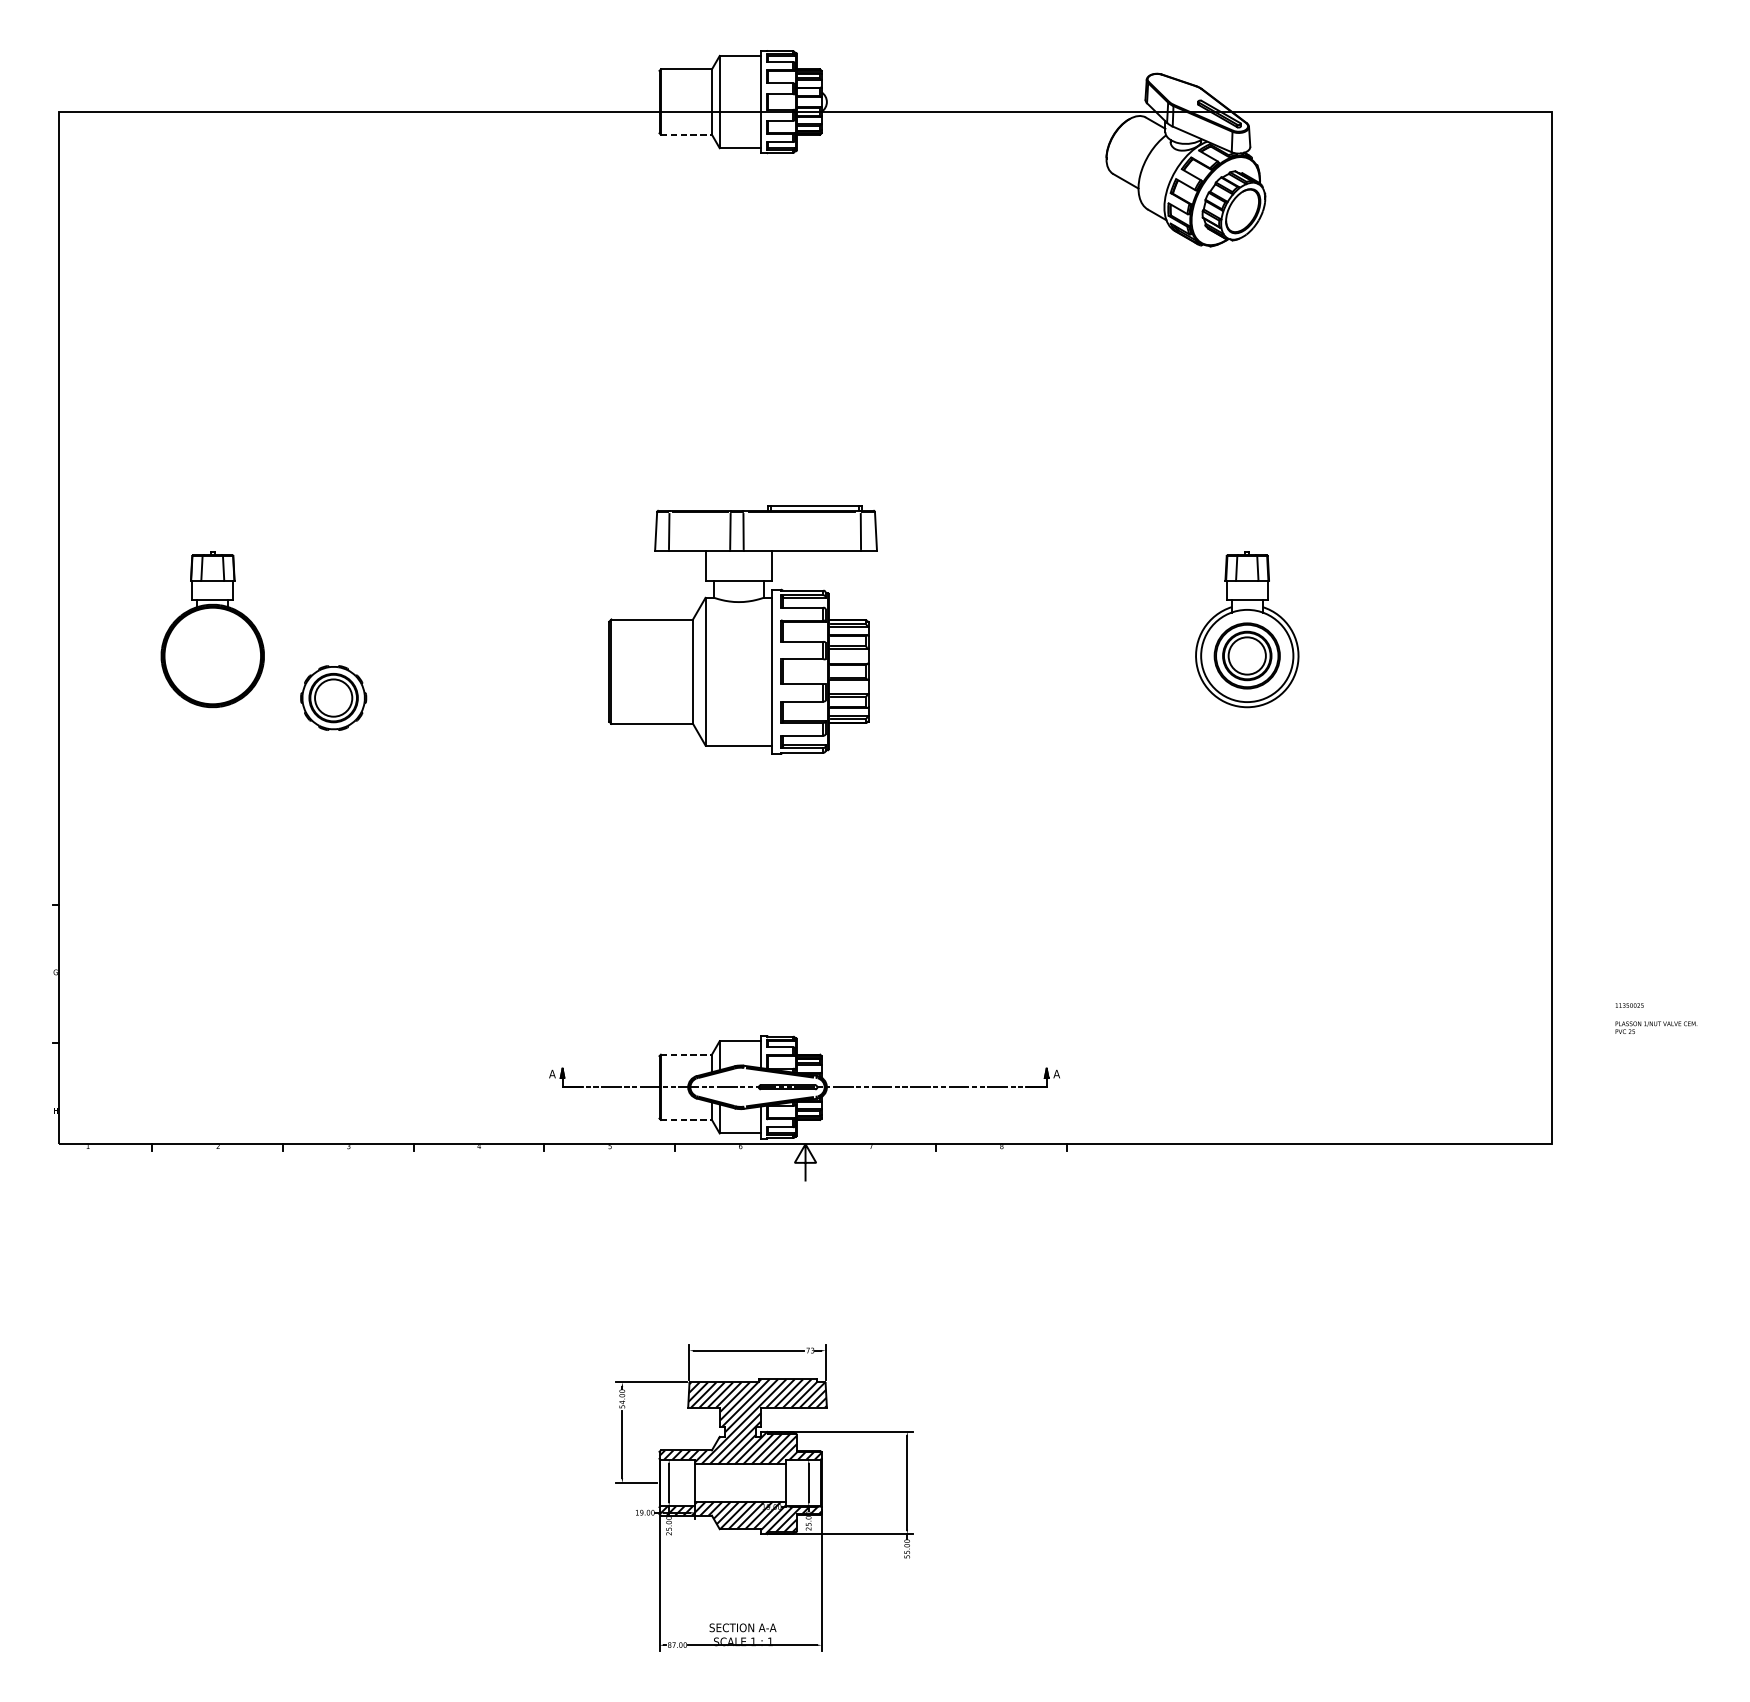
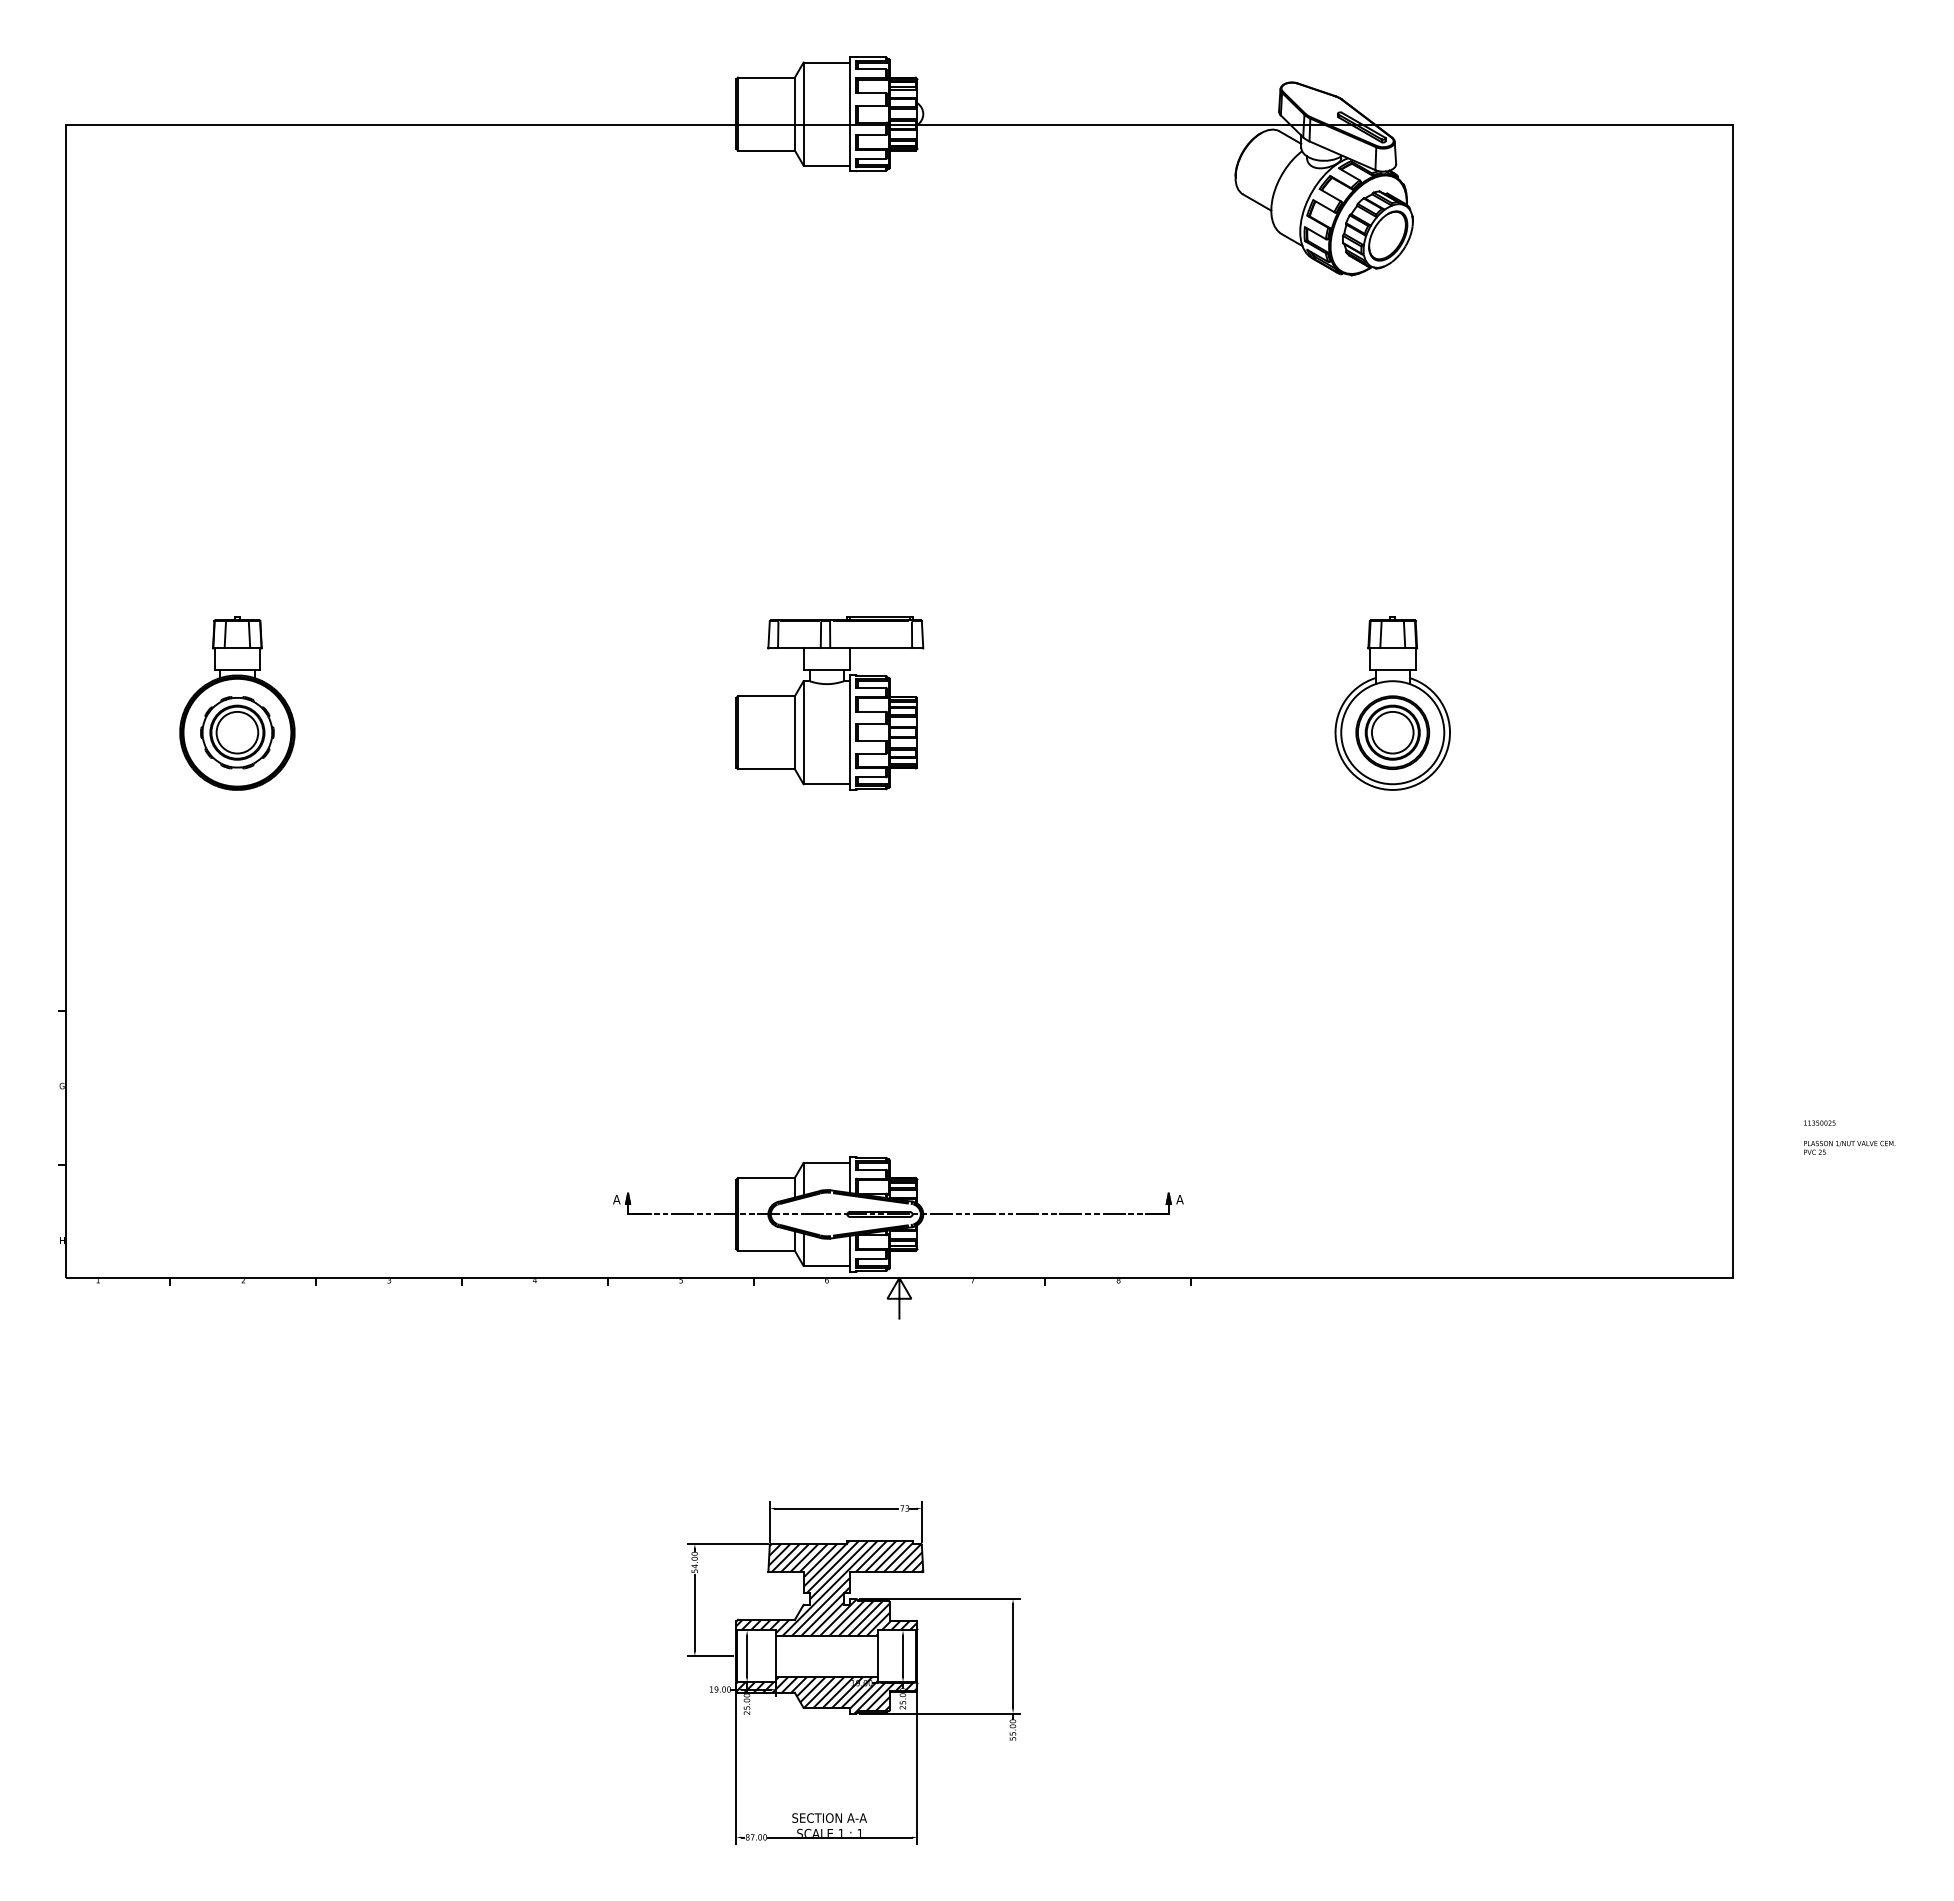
line: (686, 134) -> (766, 150), dashed -> solid
part: (742, 629) -> (829, 703), size x0.62
part: (333, 697) -> (237, 732), moved
line: (686, 1055) -> (766, 1178), dashed -> solid
line: (686, 1119) -> (766, 1250), dashed -> solid

